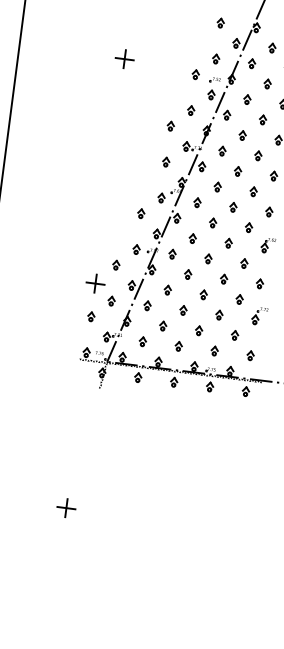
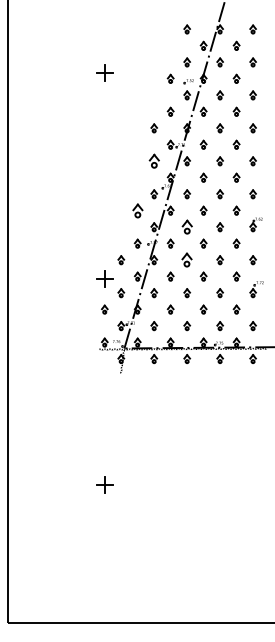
part: (165, 162) -> (153, 161), size x1.6
part: (140, 213) -> (137, 210), size x1.6
part: (191, 238) -> (186, 227), size x1.6
part: (188, 274) -> (187, 260), size x1.6

